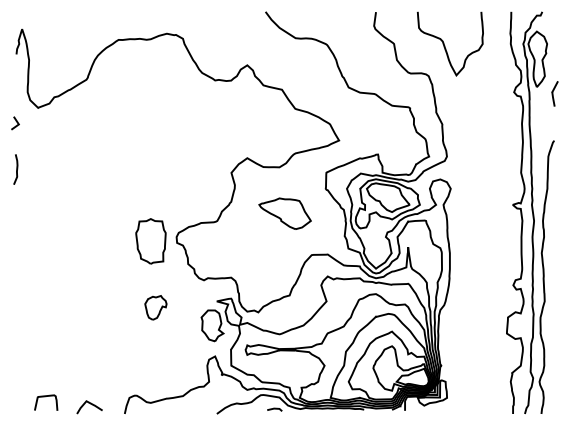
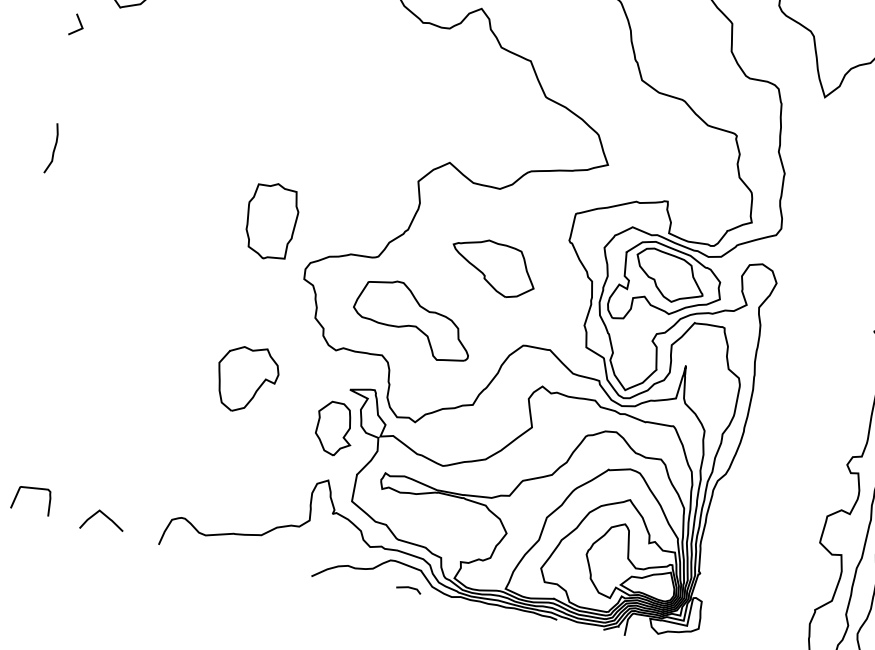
curve: (16, 169) -> (53, 148), moved
part: (150, 241) -> (270, 221), moved
part: (244, 253) -> (412, 319), added
part: (155, 307) -> (246, 378), size x1.67

